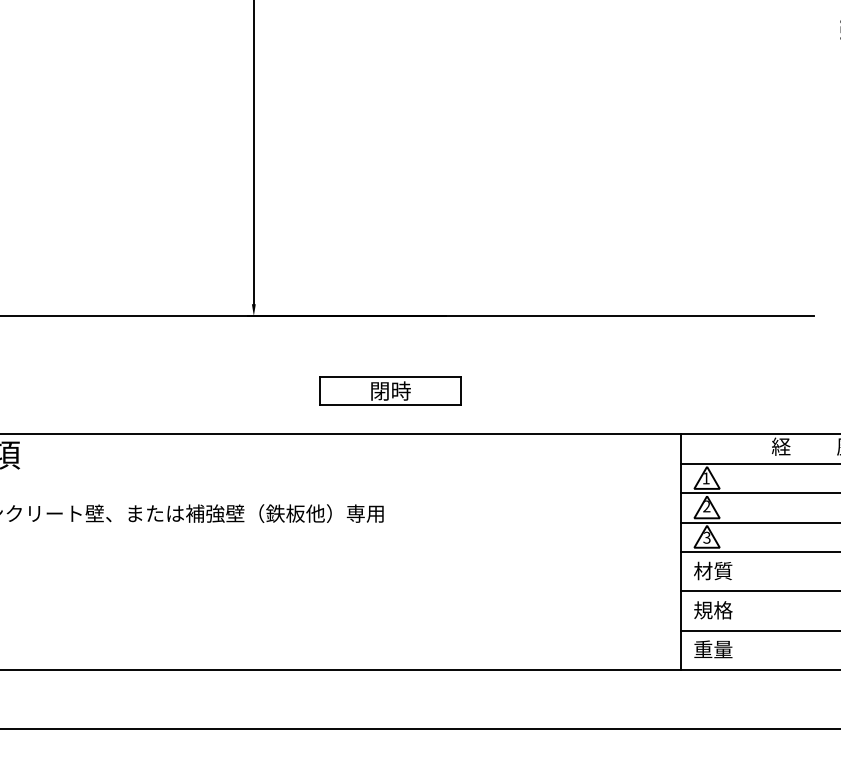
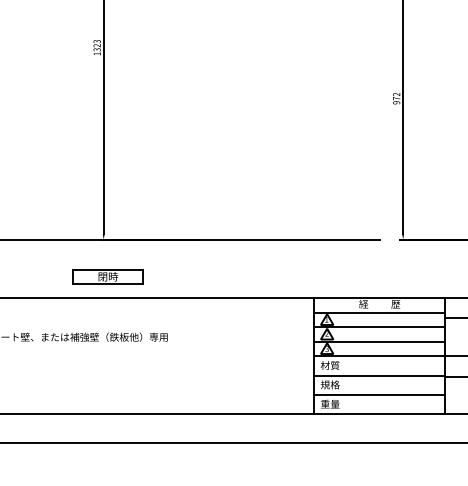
part: (389, 390) -> (107, 276), moved

